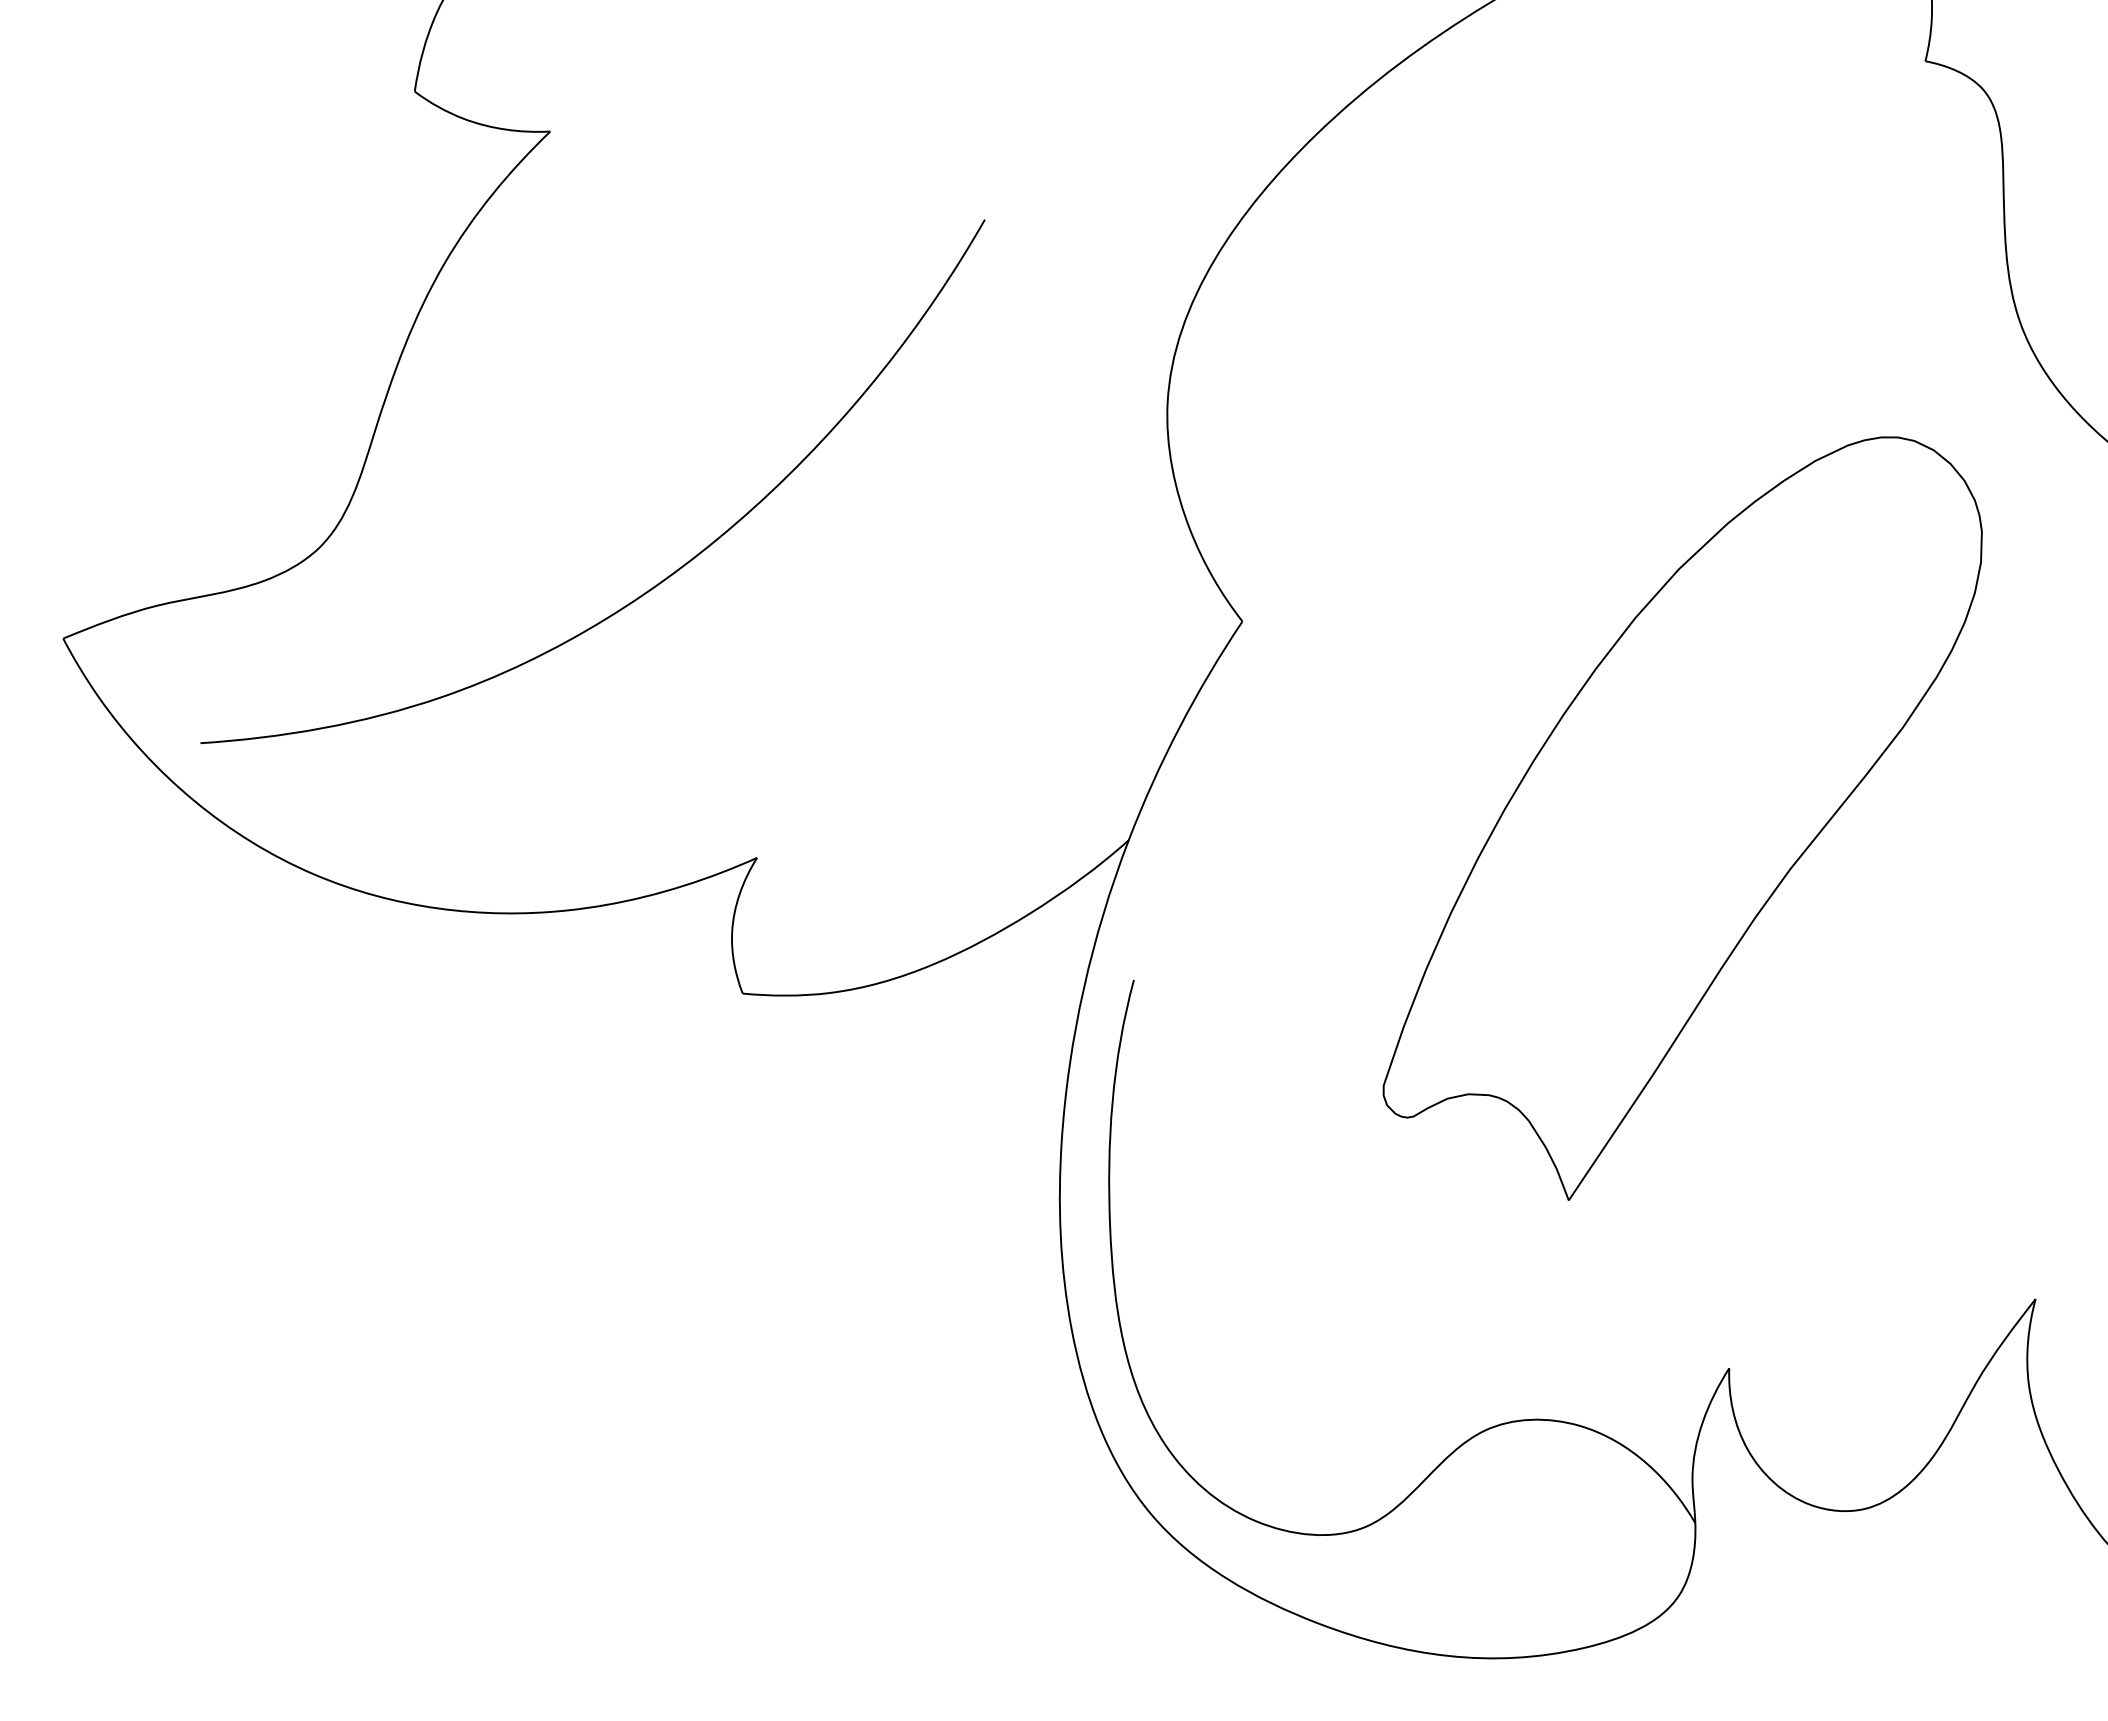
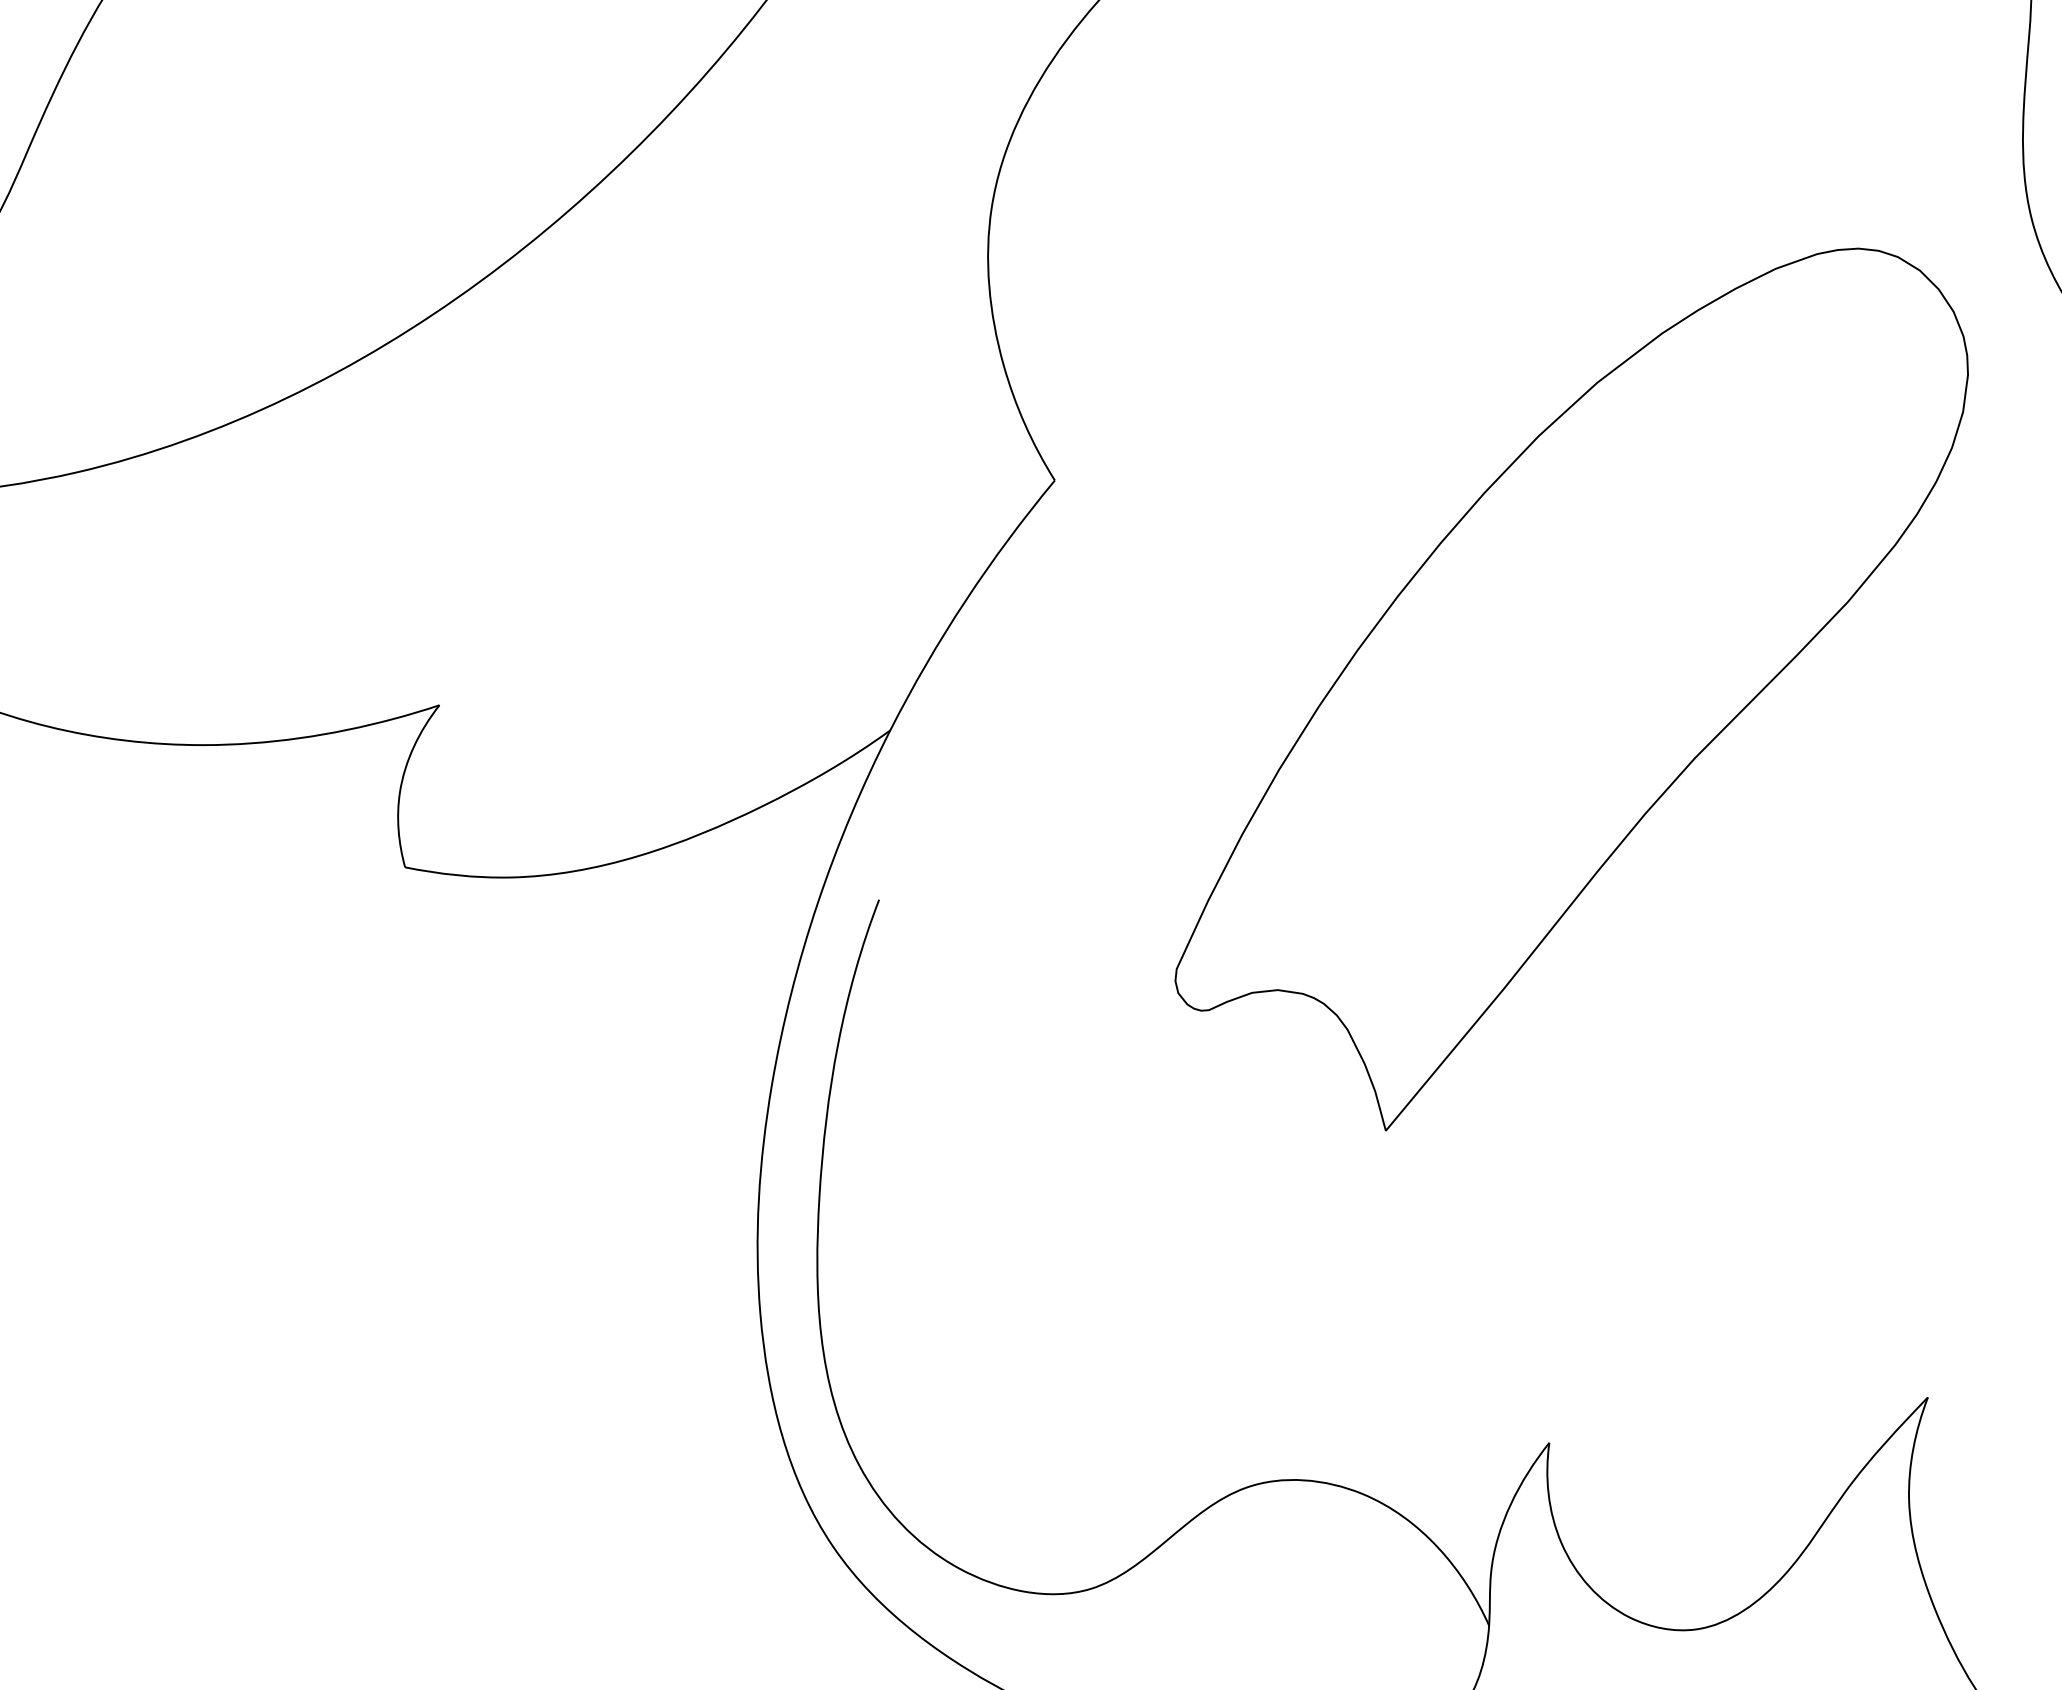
part: (1682, 818) -> (1570, 683), moved

